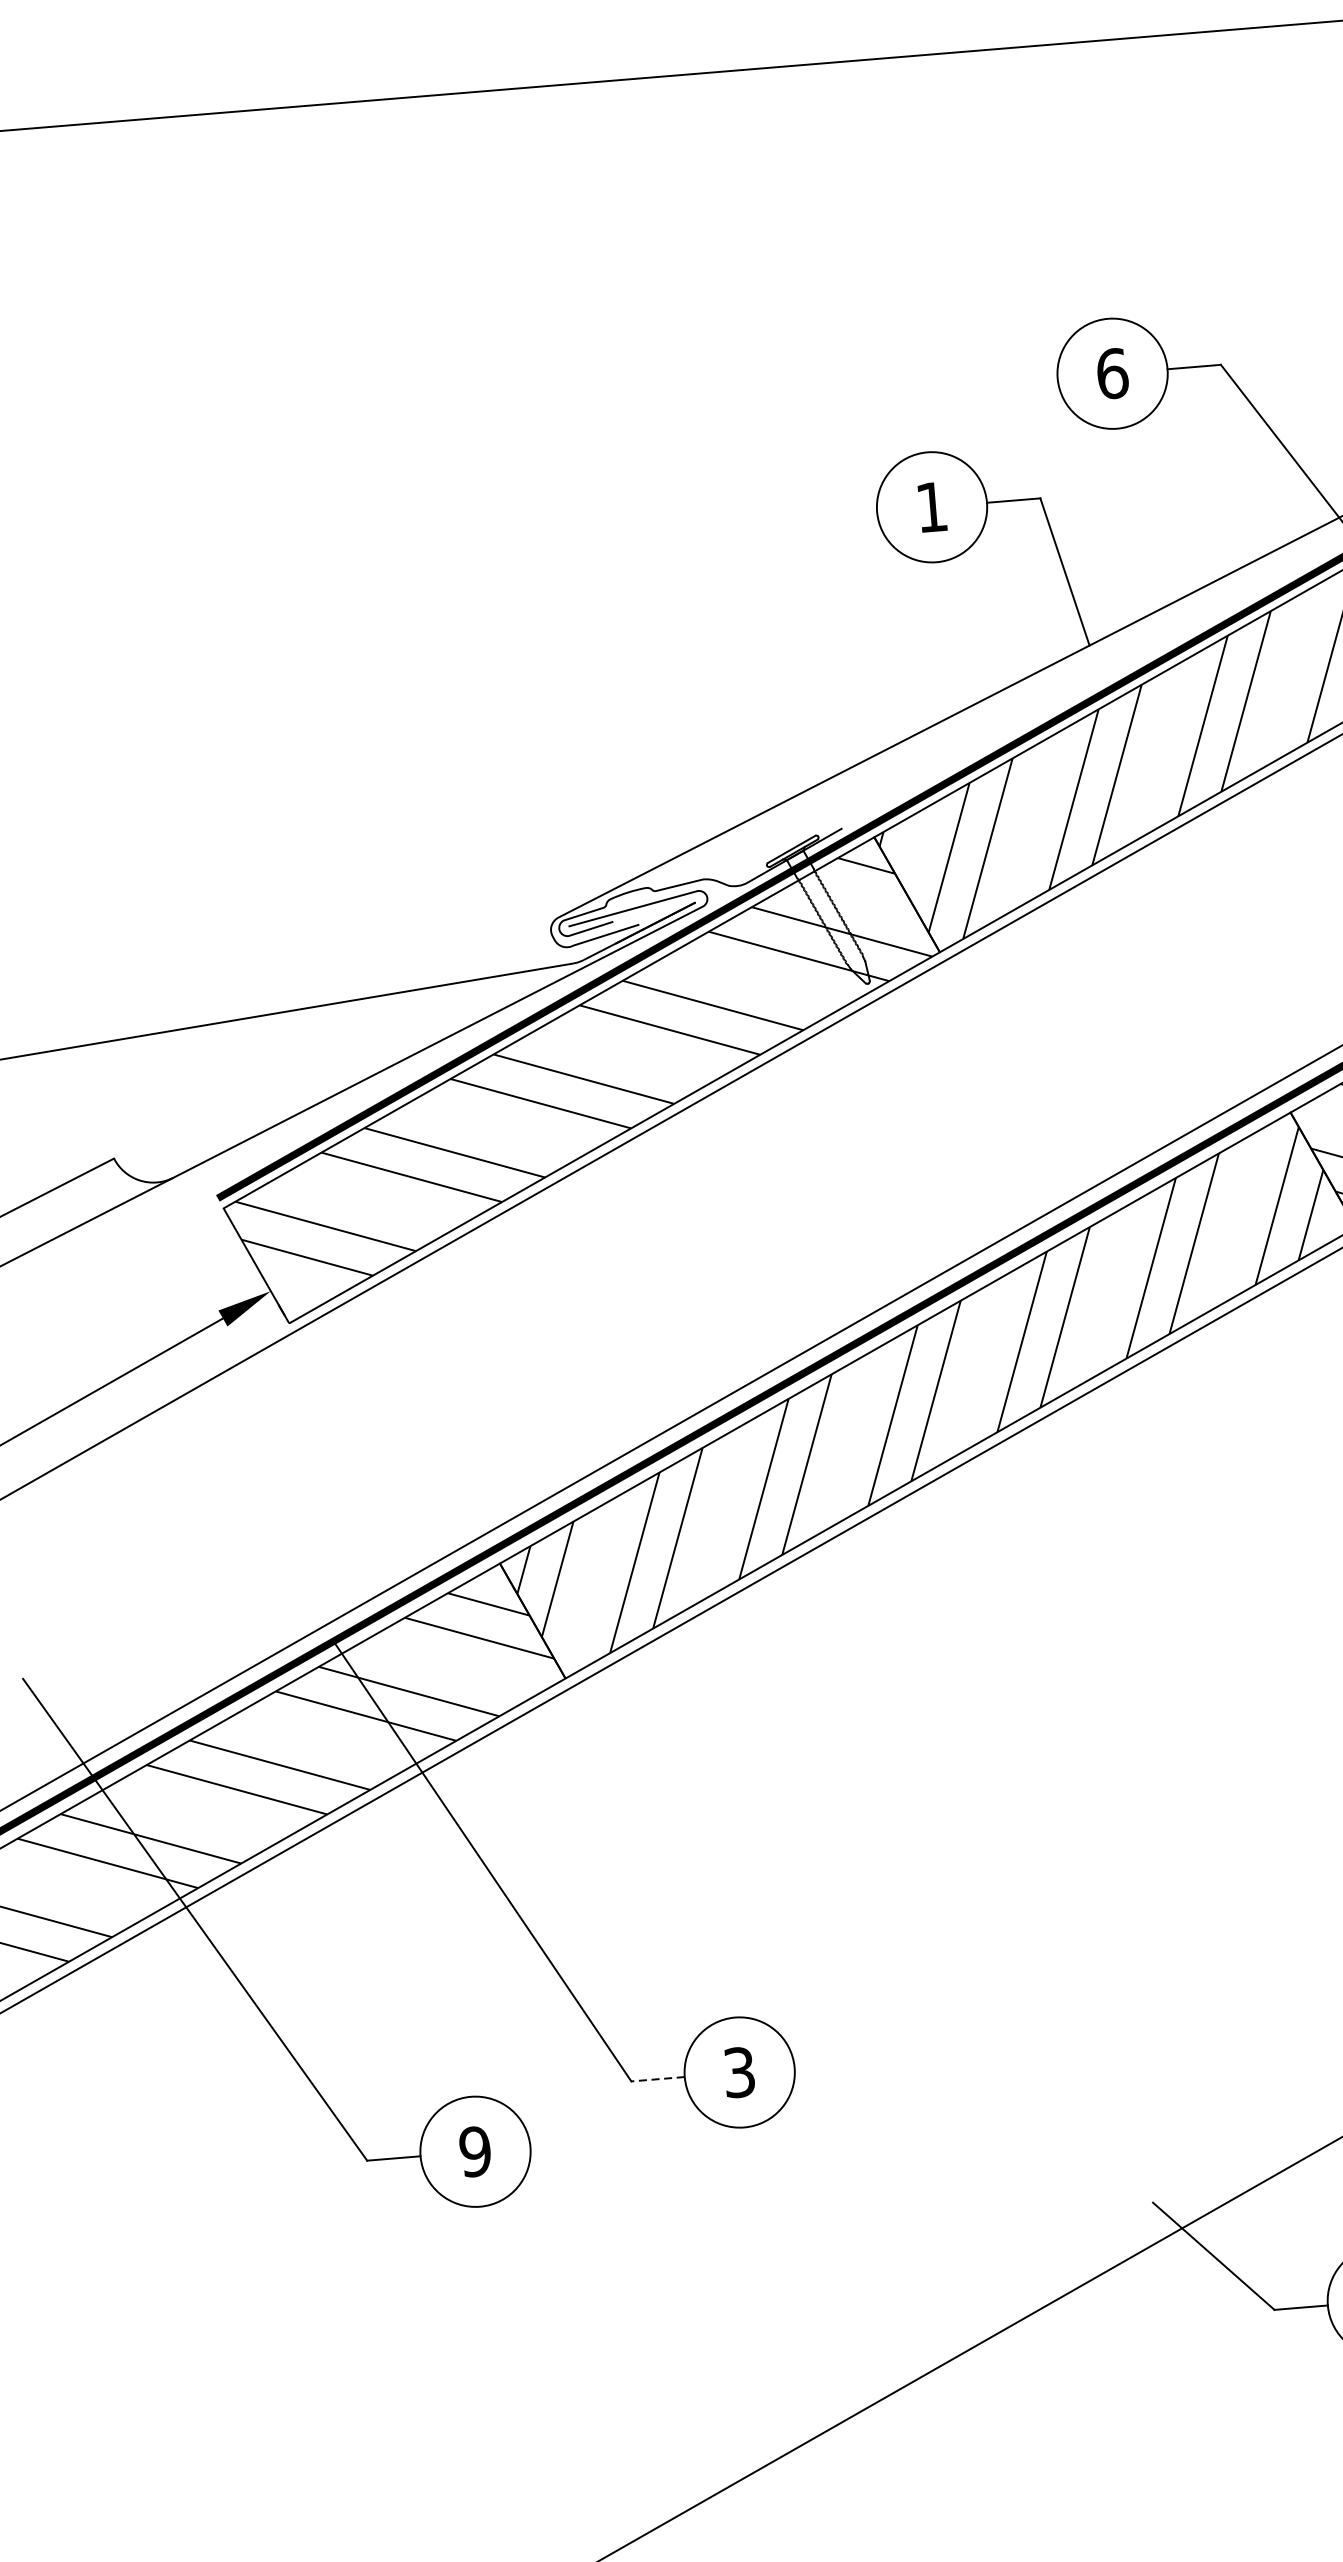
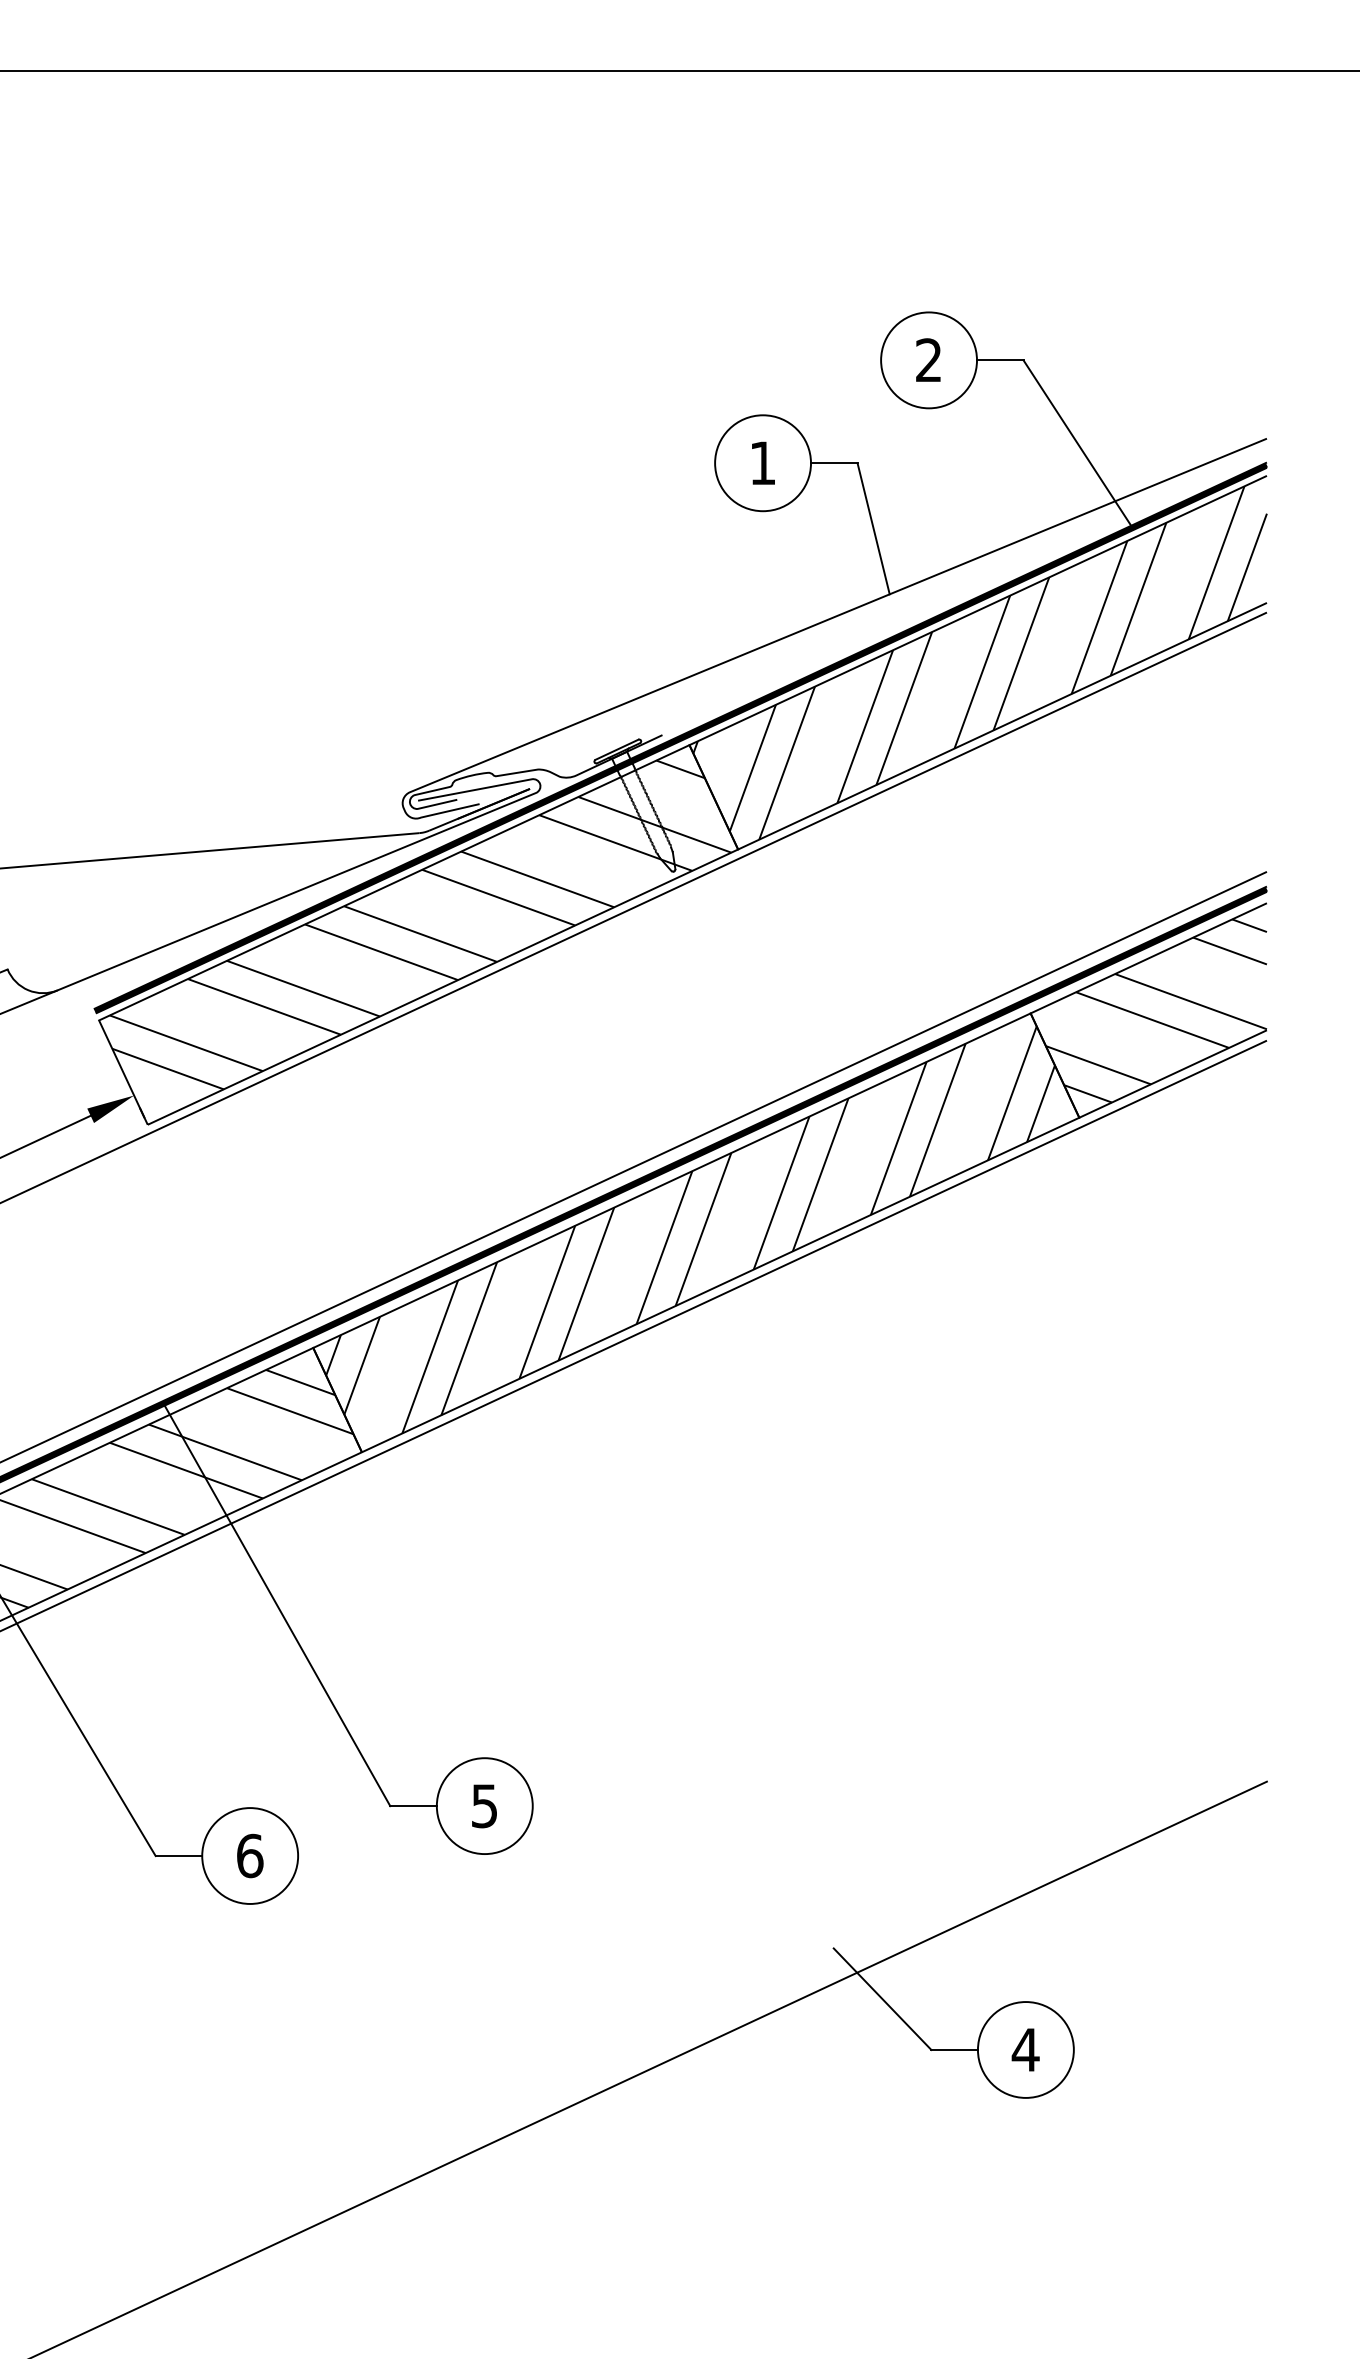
text: (1113, 373) -> (929, 360), 6 -> 2
text: (739, 2071) -> (484, 1805), 3 -> 5
line: (658, 2079) -> (413, 1806), dashed -> solid
text: (474, 2151) -> (249, 1855), 9 -> 6

